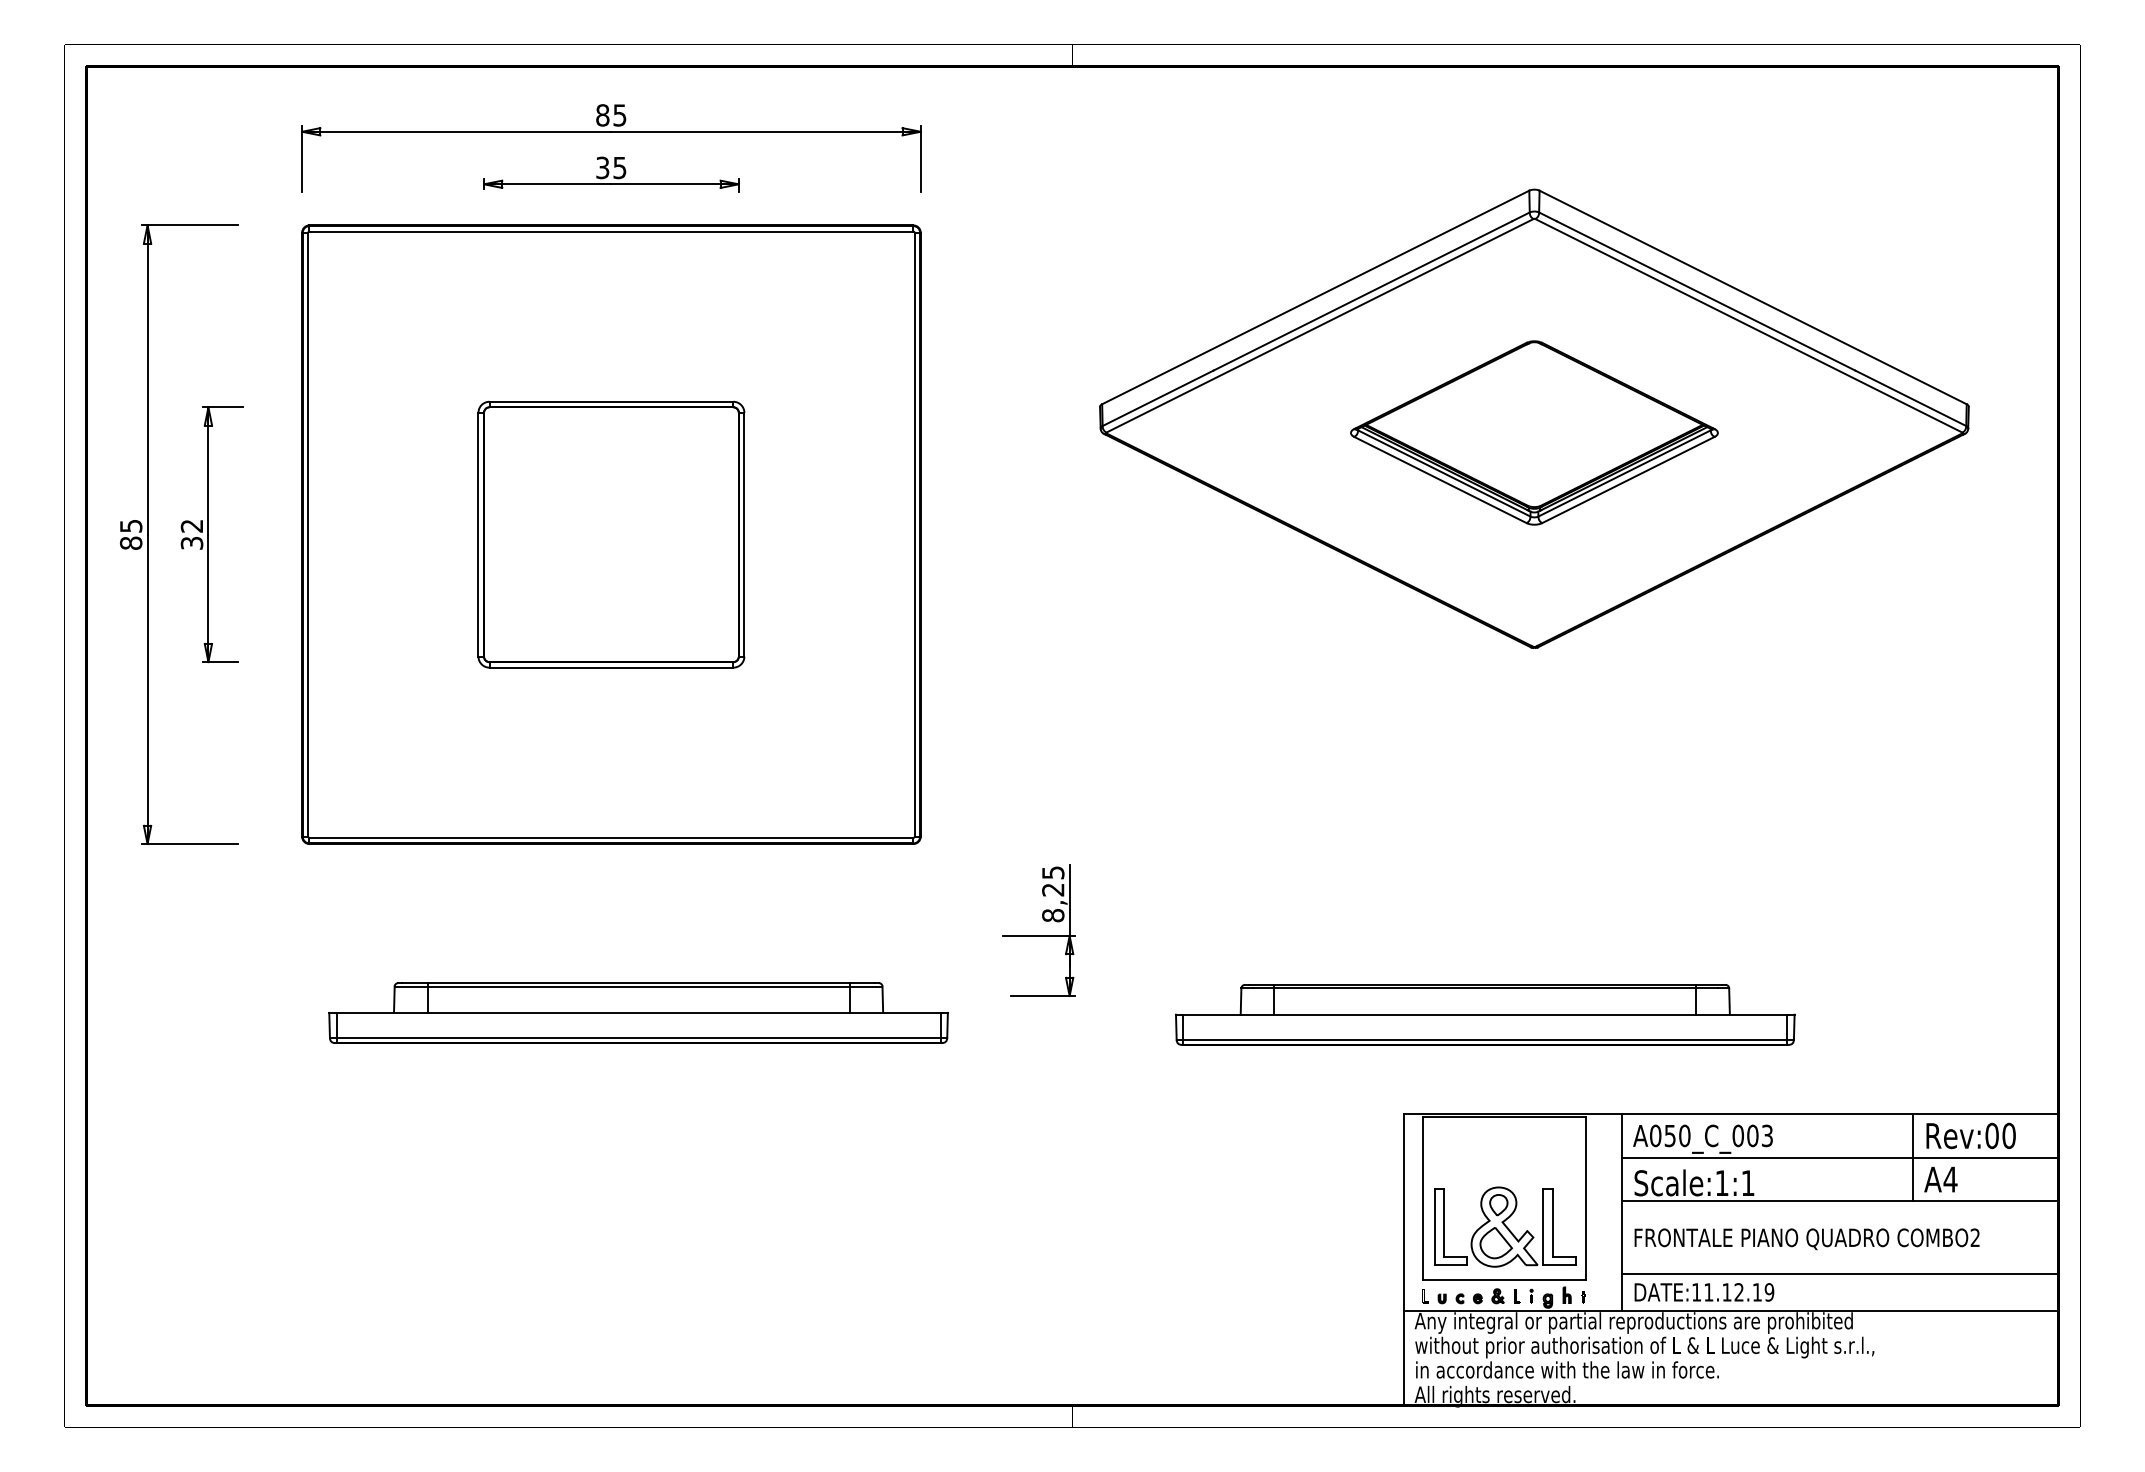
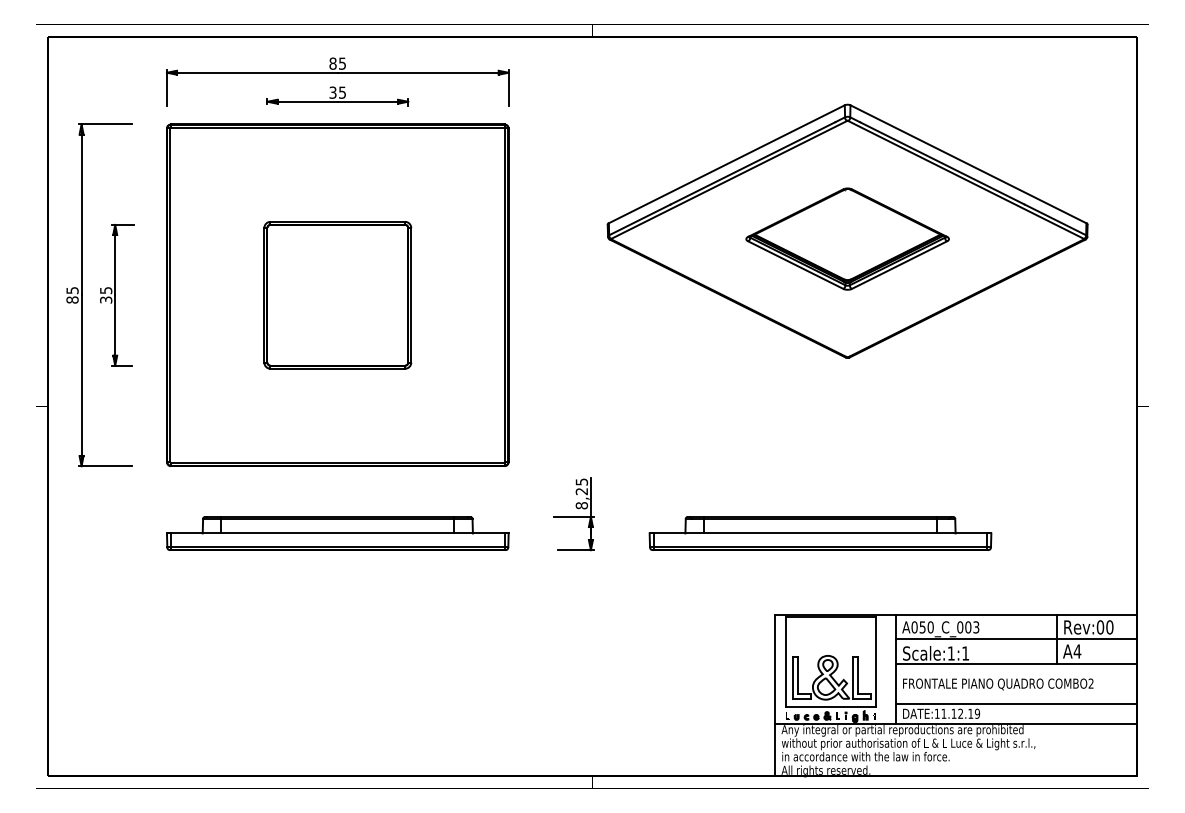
text: (192, 525) -> (106, 290), 32 -> 35
part: (638, 1012) -> (337, 533), moved
part: (1485, 1014) -> (820, 533), moved

